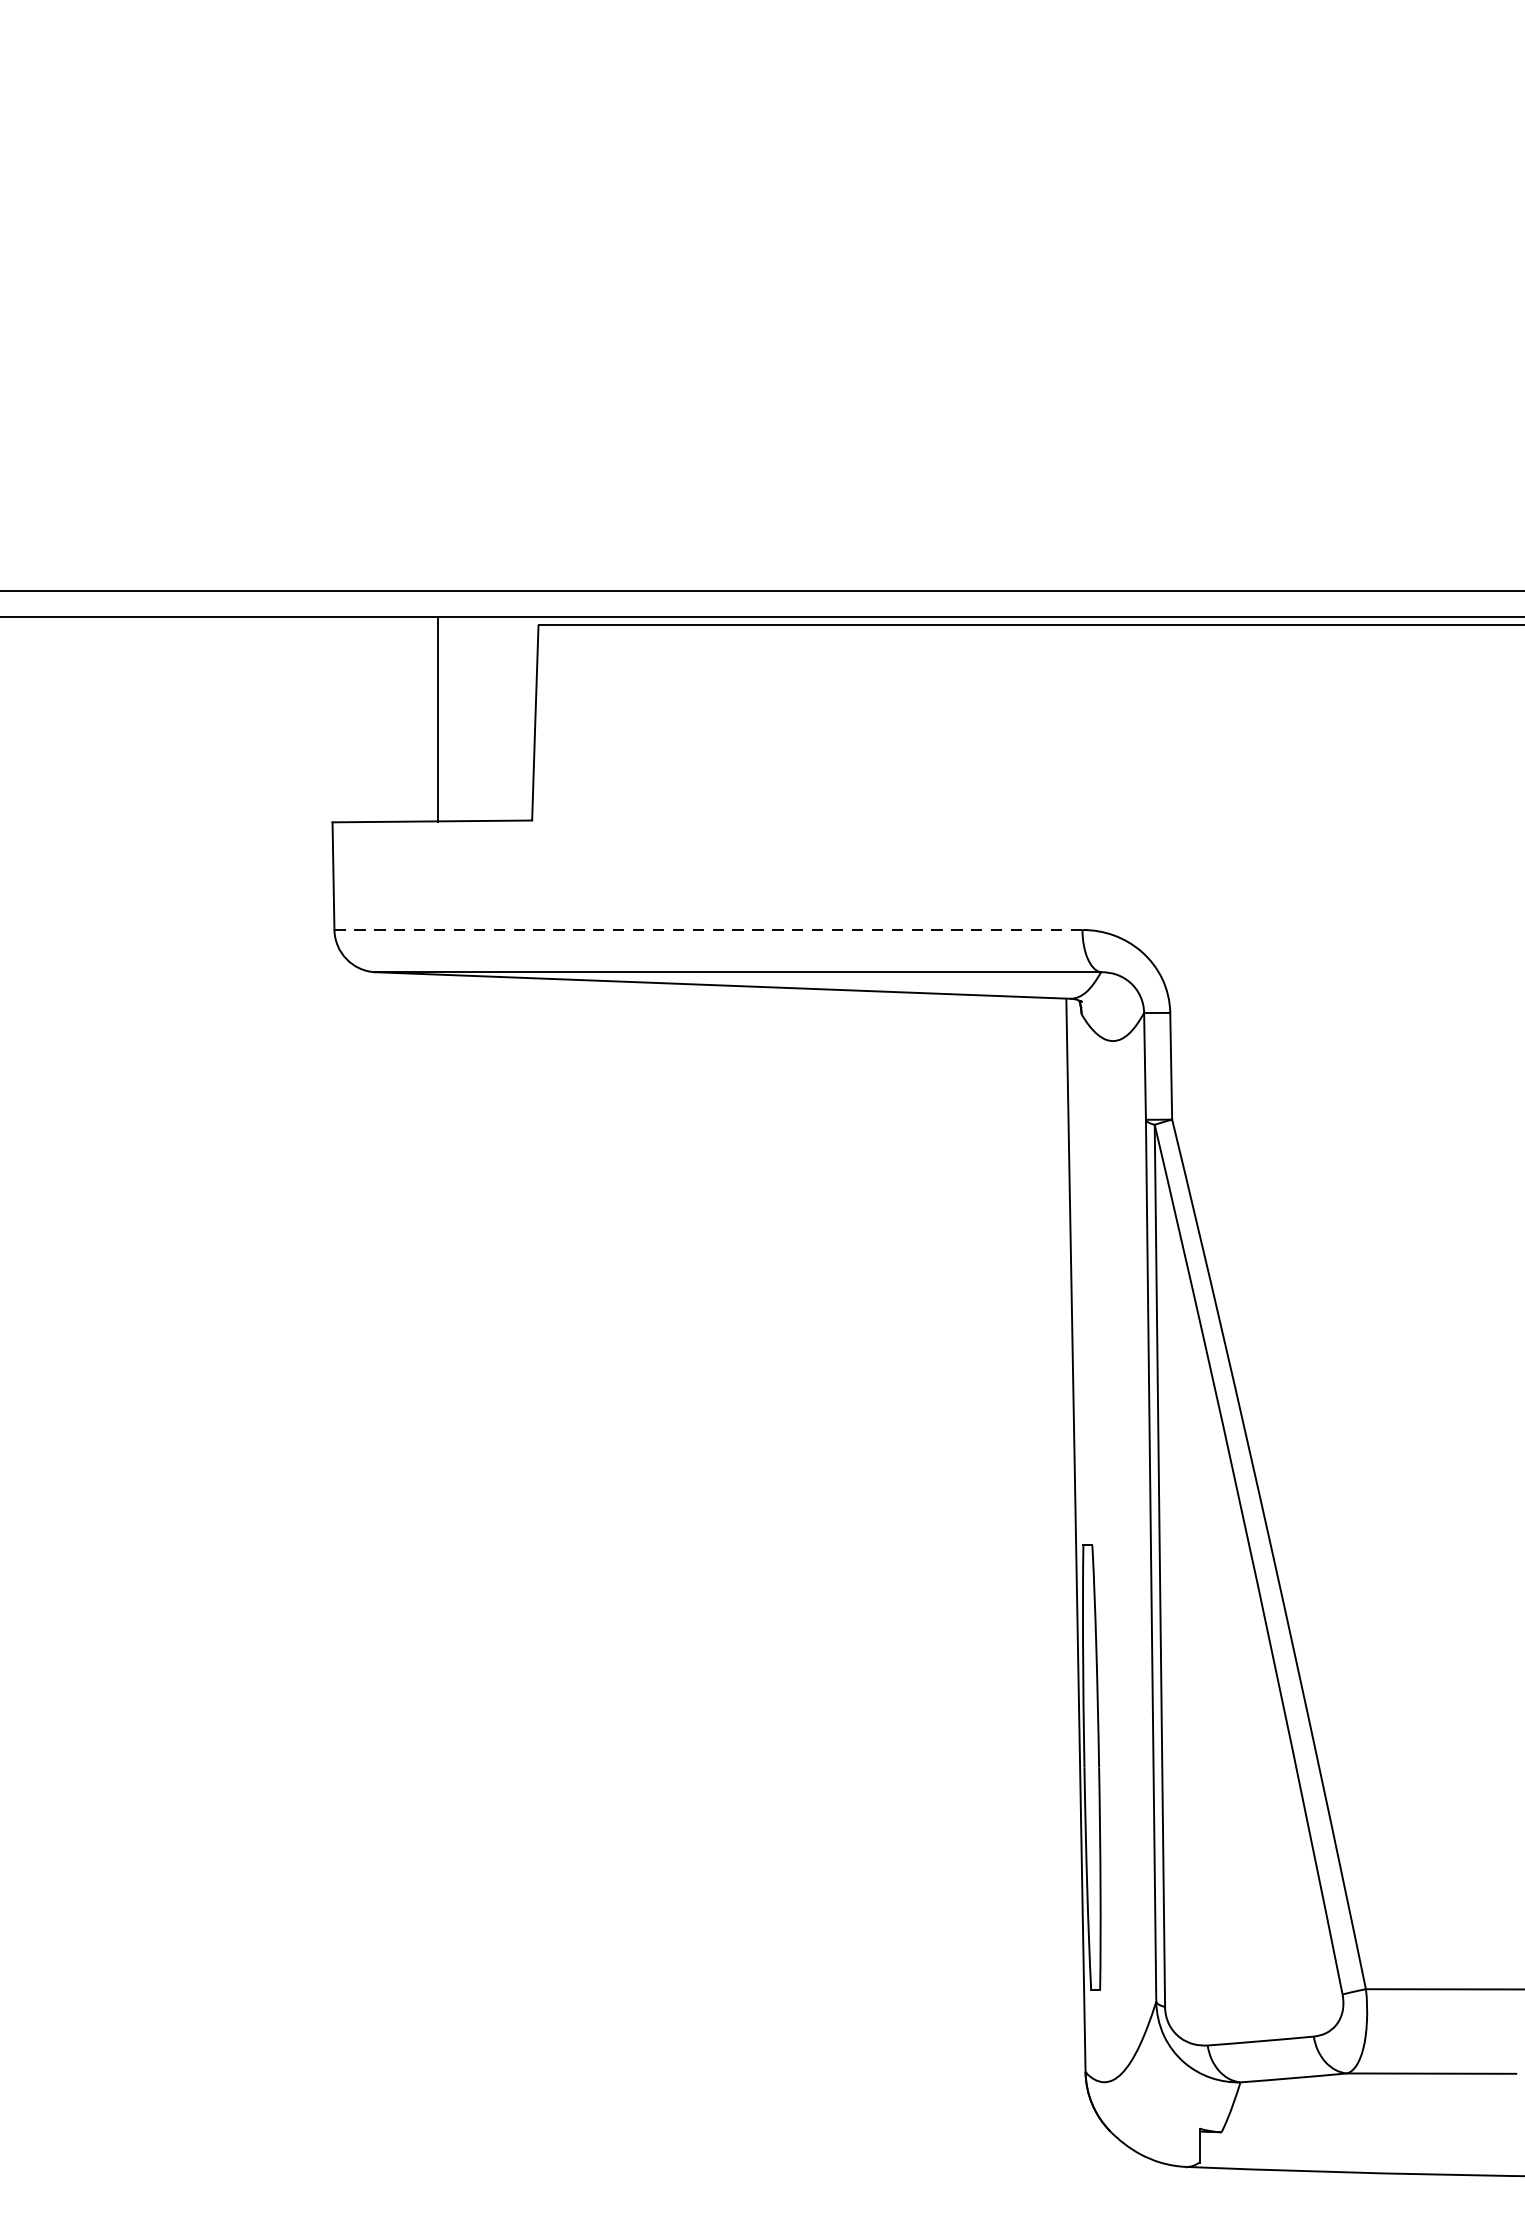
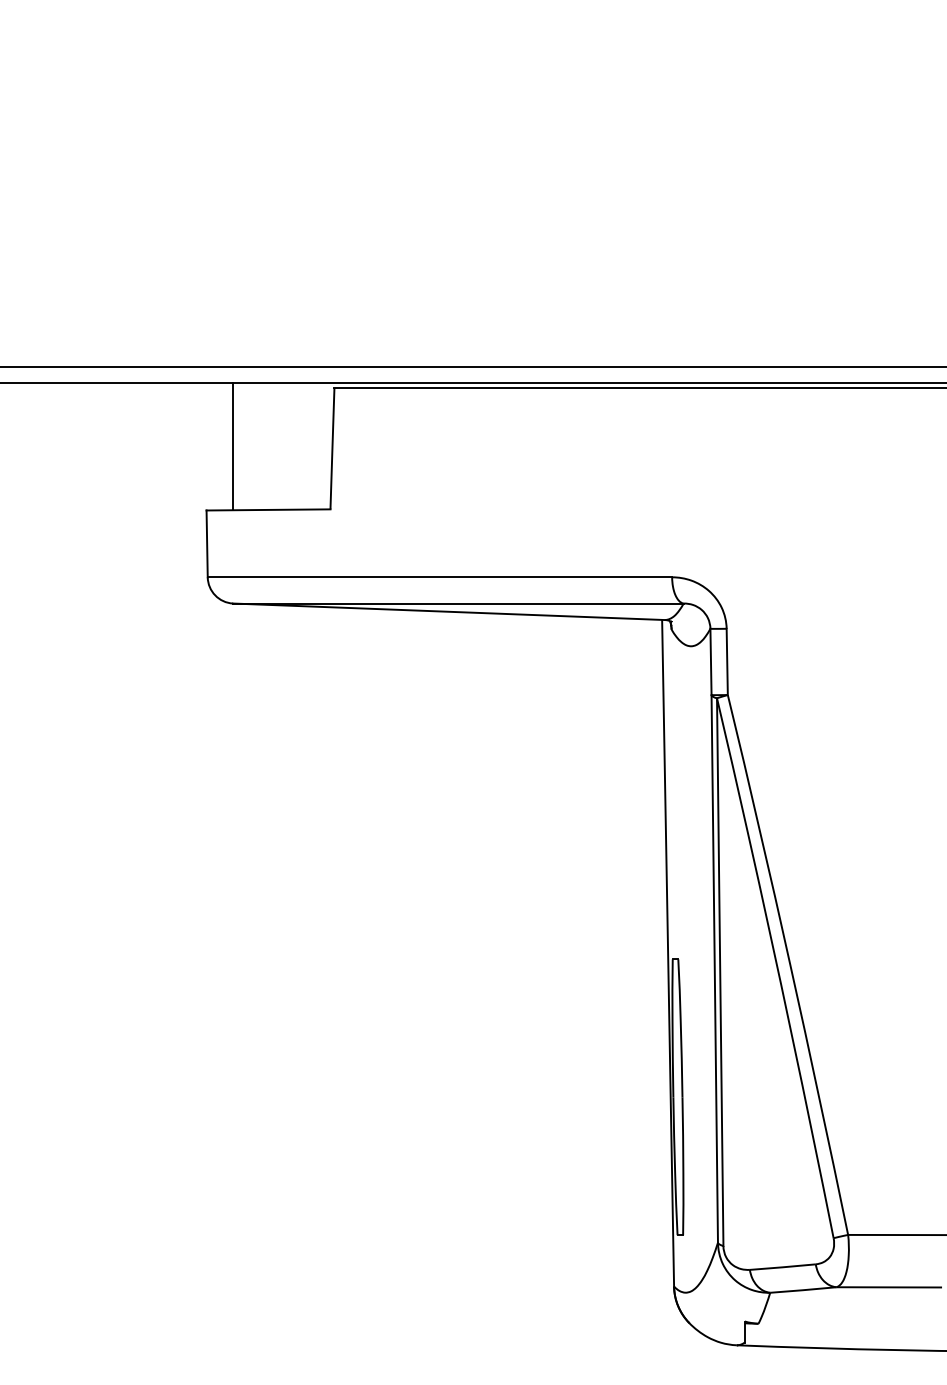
line: (438, 719) -> (233, 446), moved
line: (709, 930) -> (440, 577), dashed -> solid

